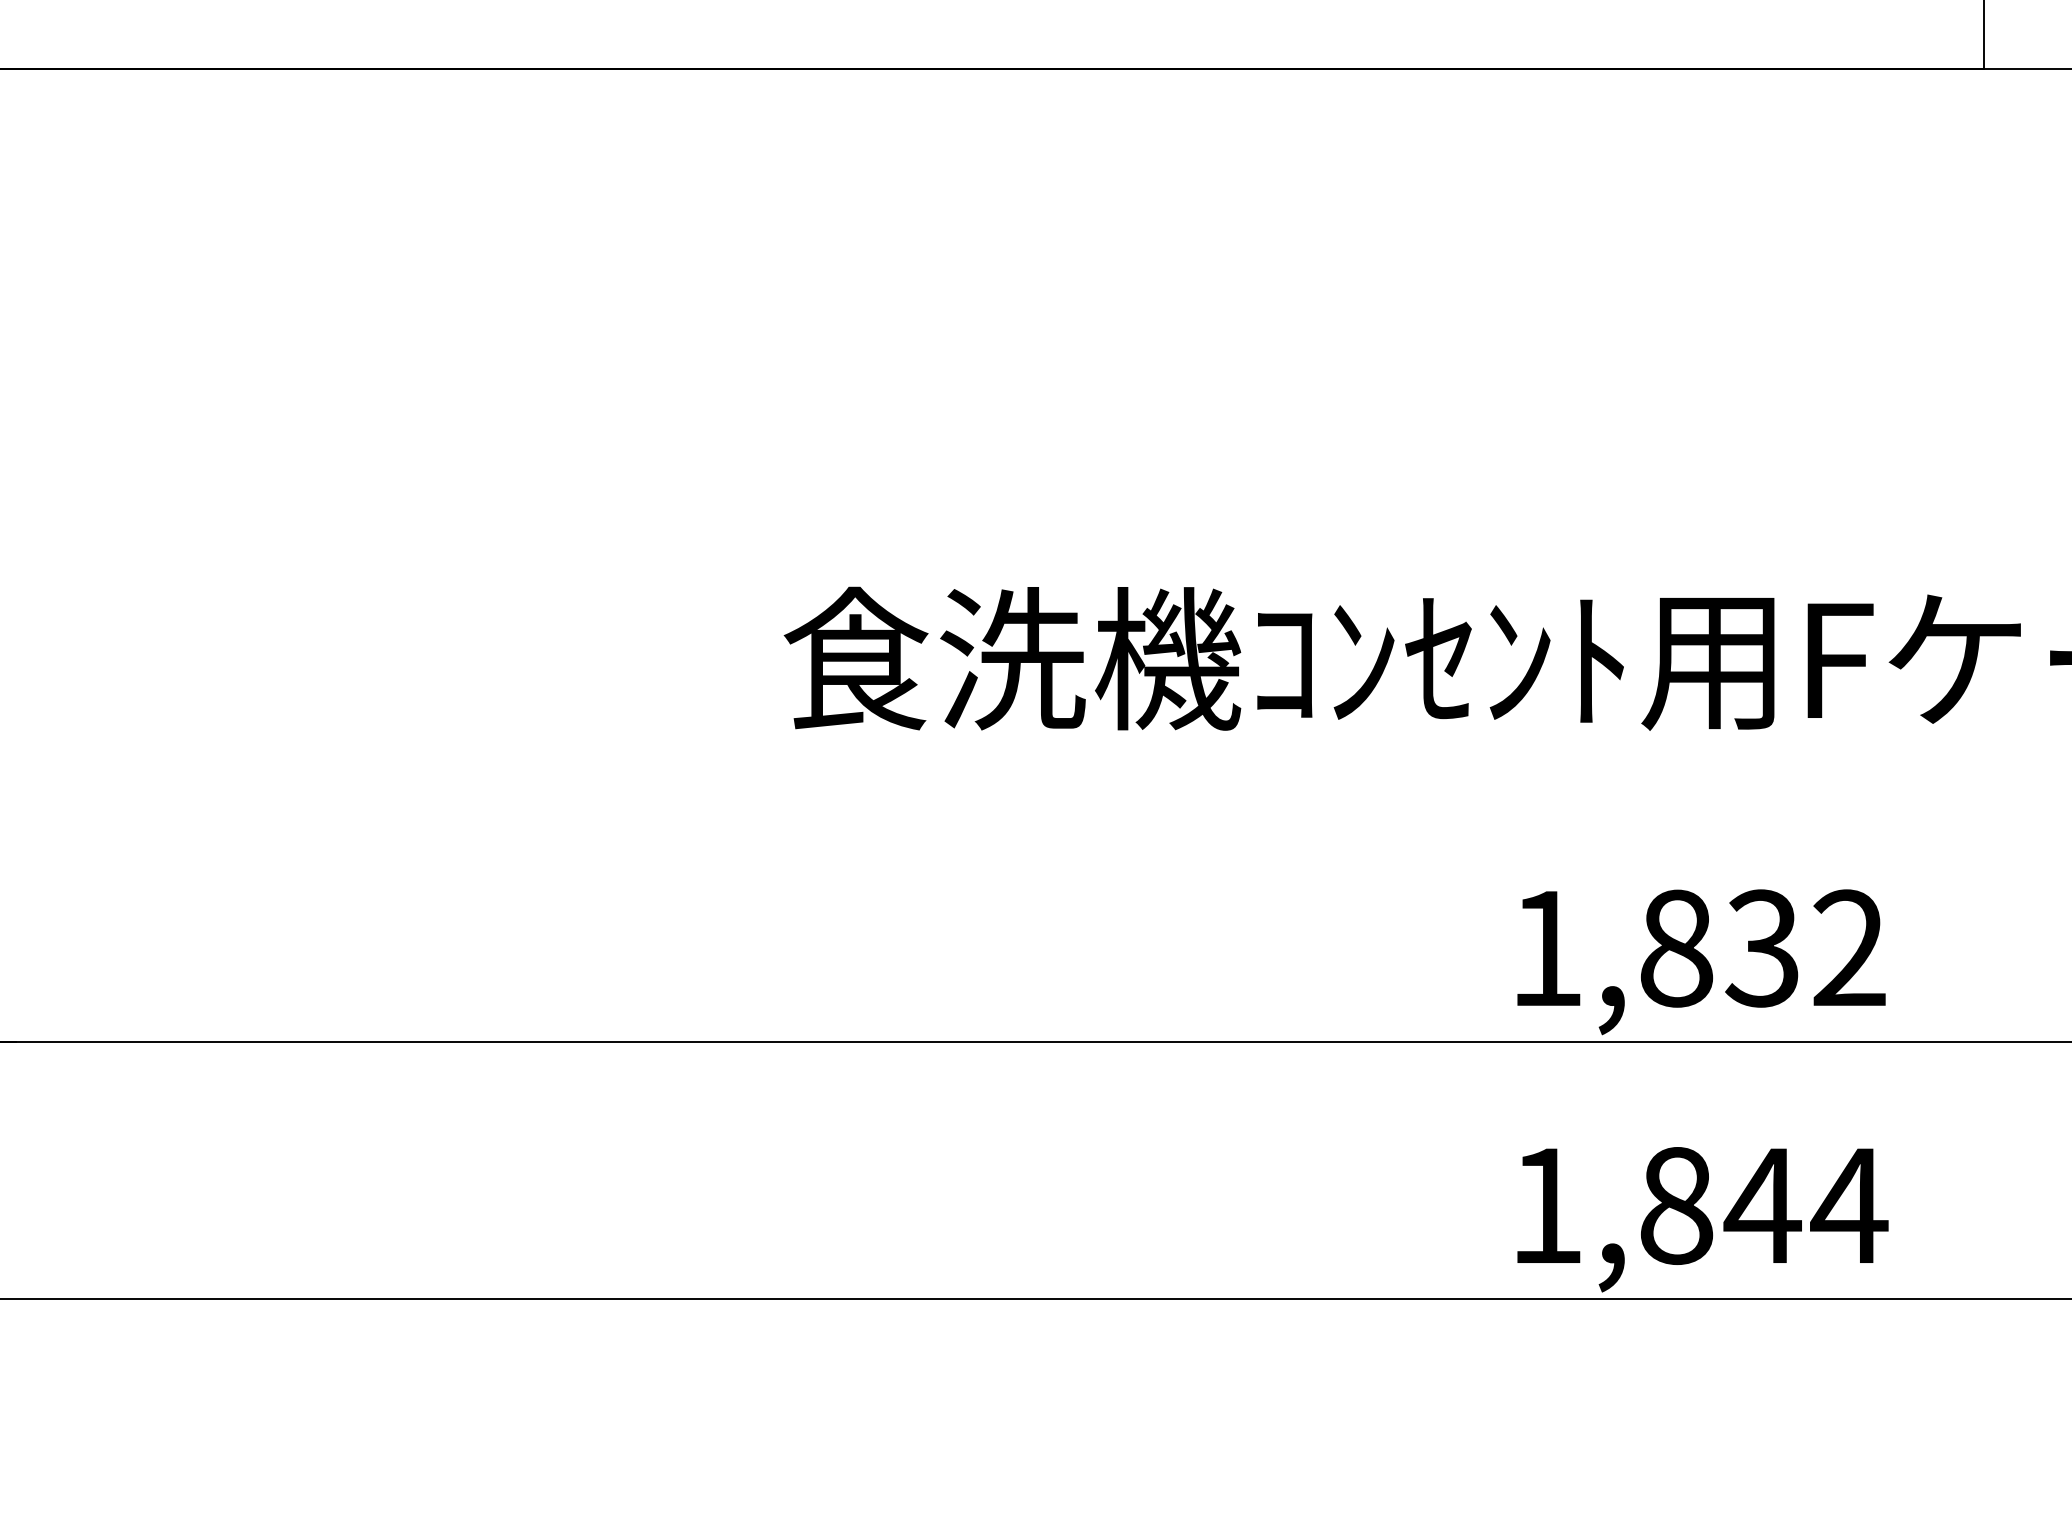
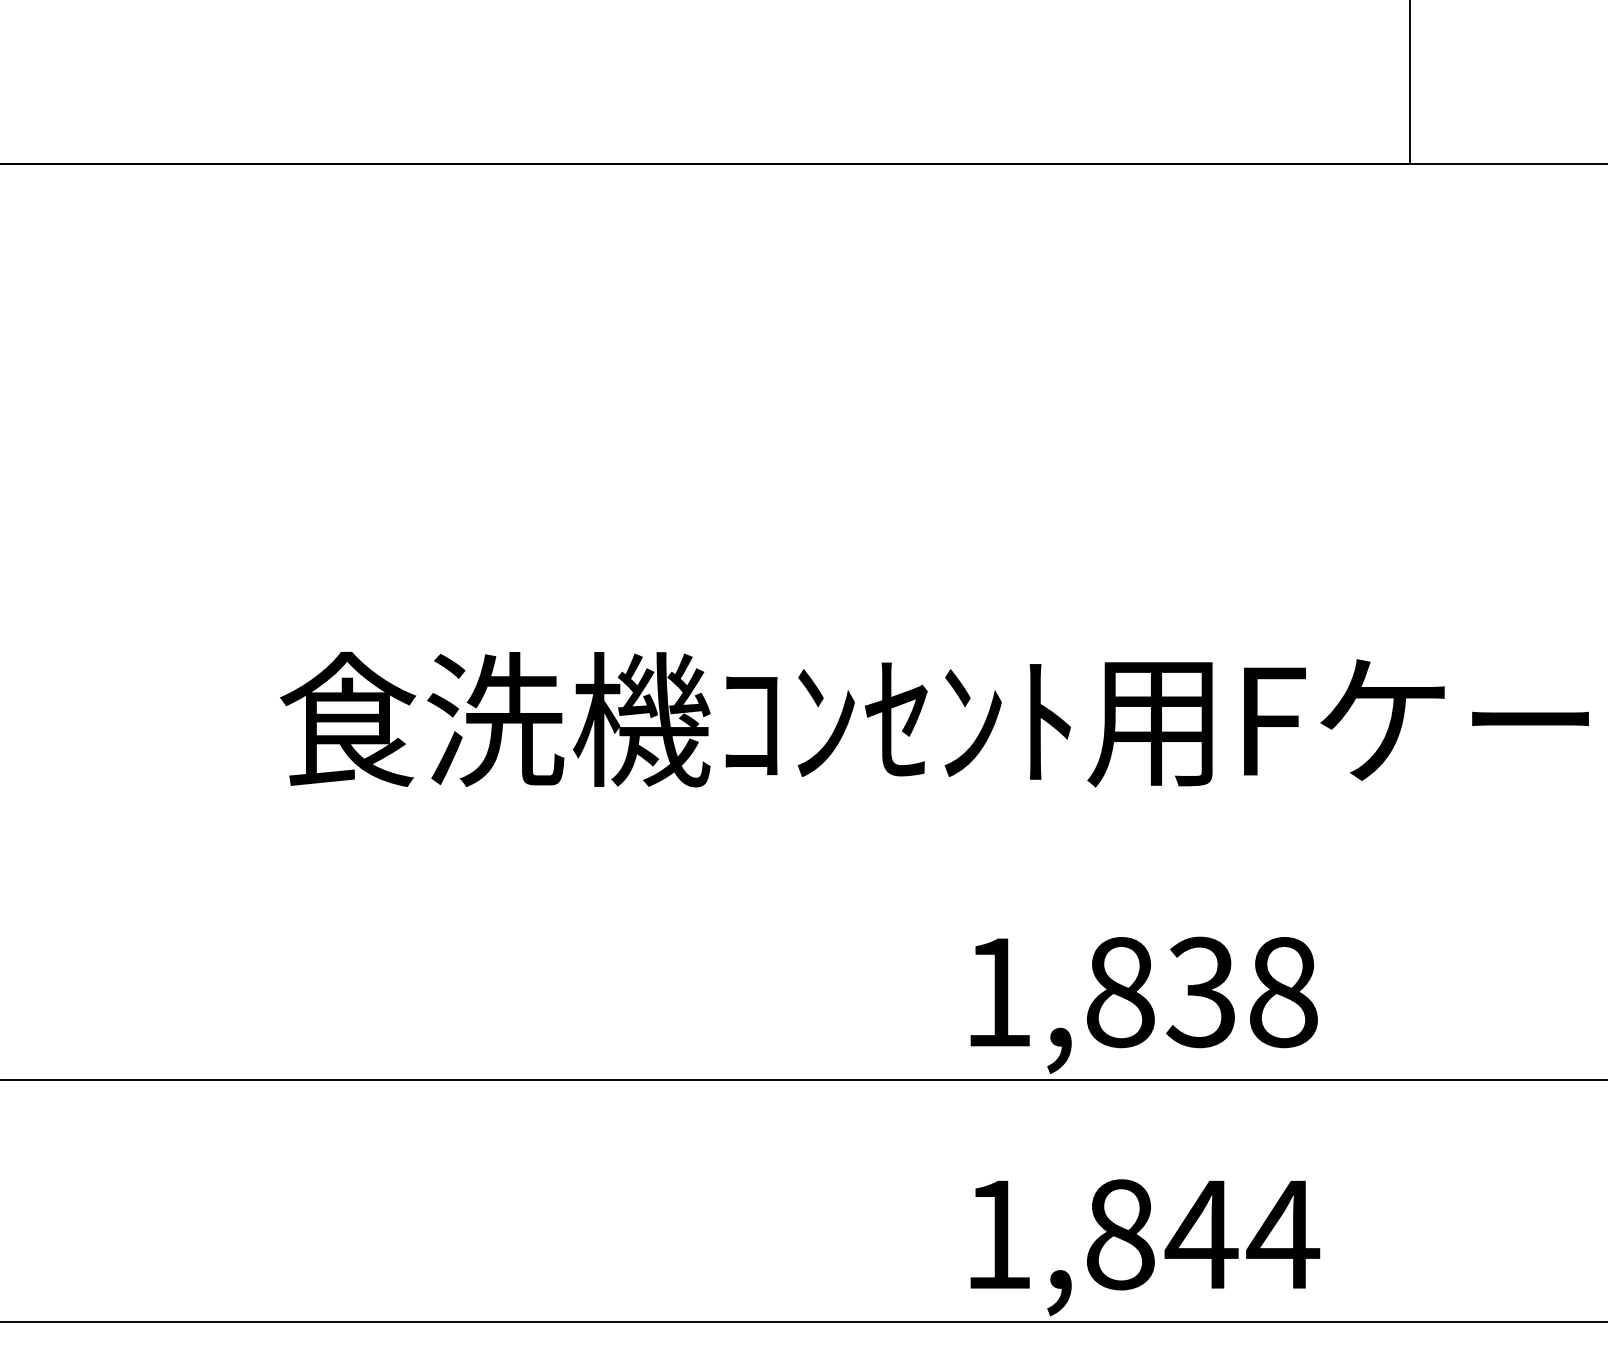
text: (1849, 948) -> (1283, 992), 1,832 -> 1,838

